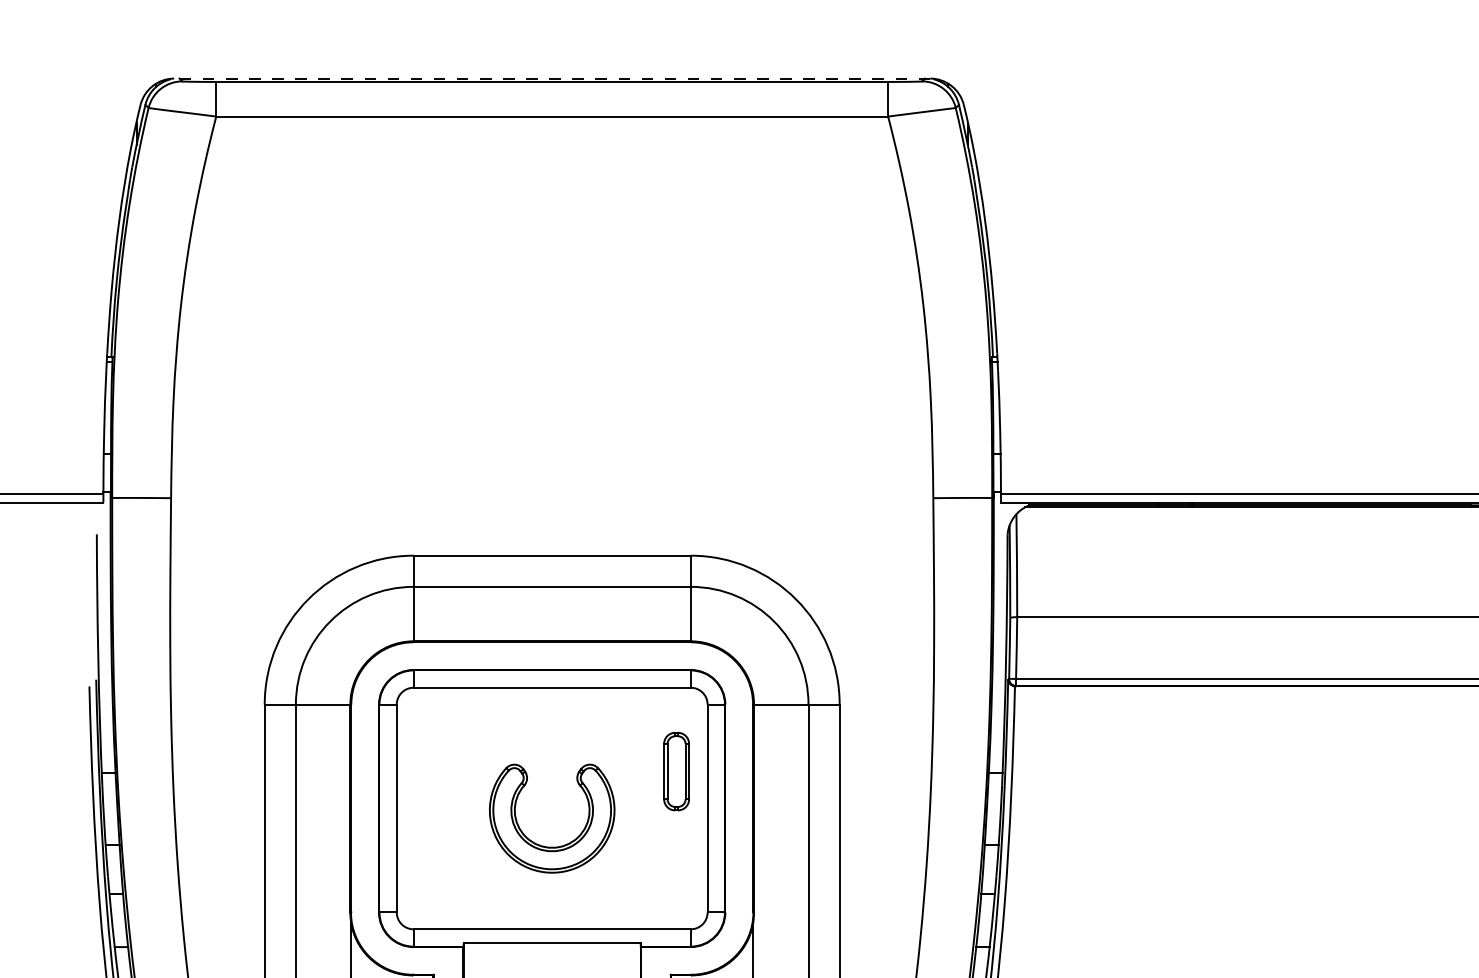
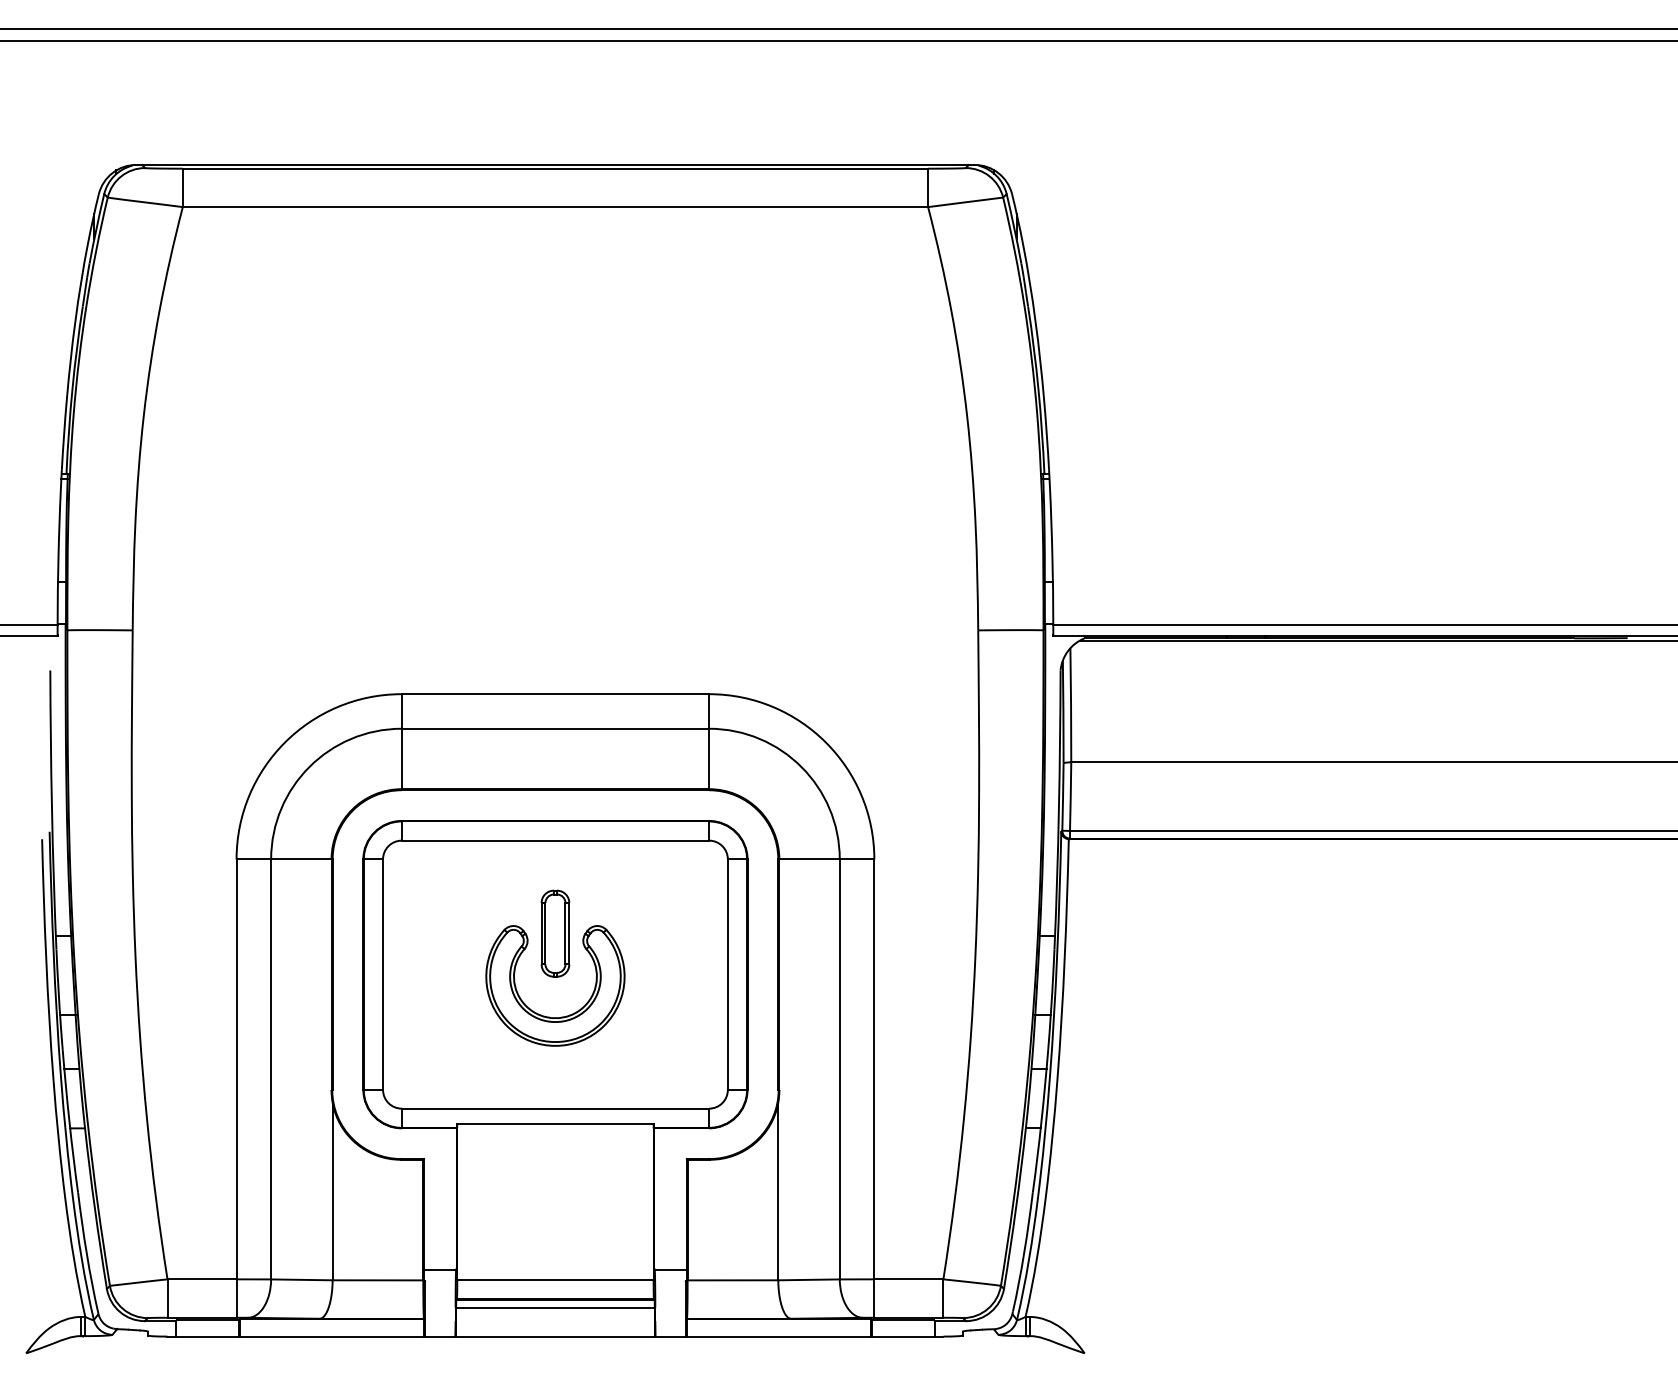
line: (551, 78) -> (554, 164), dashed -> solid
part: (676, 771) -> (555, 933), moved

